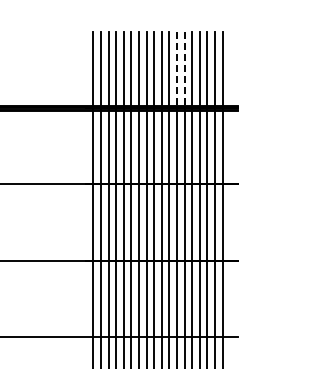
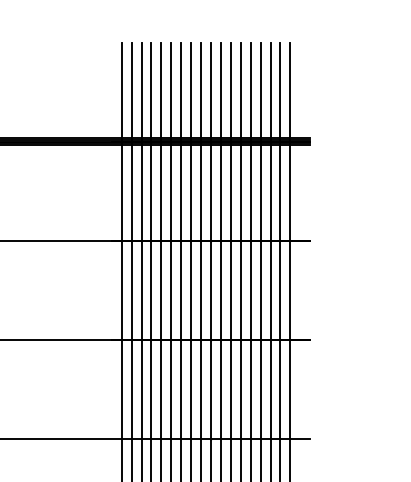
line: (176, 70) -> (230, 92), dashed -> solid
line: (184, 70) -> (240, 92), dashed -> solid

